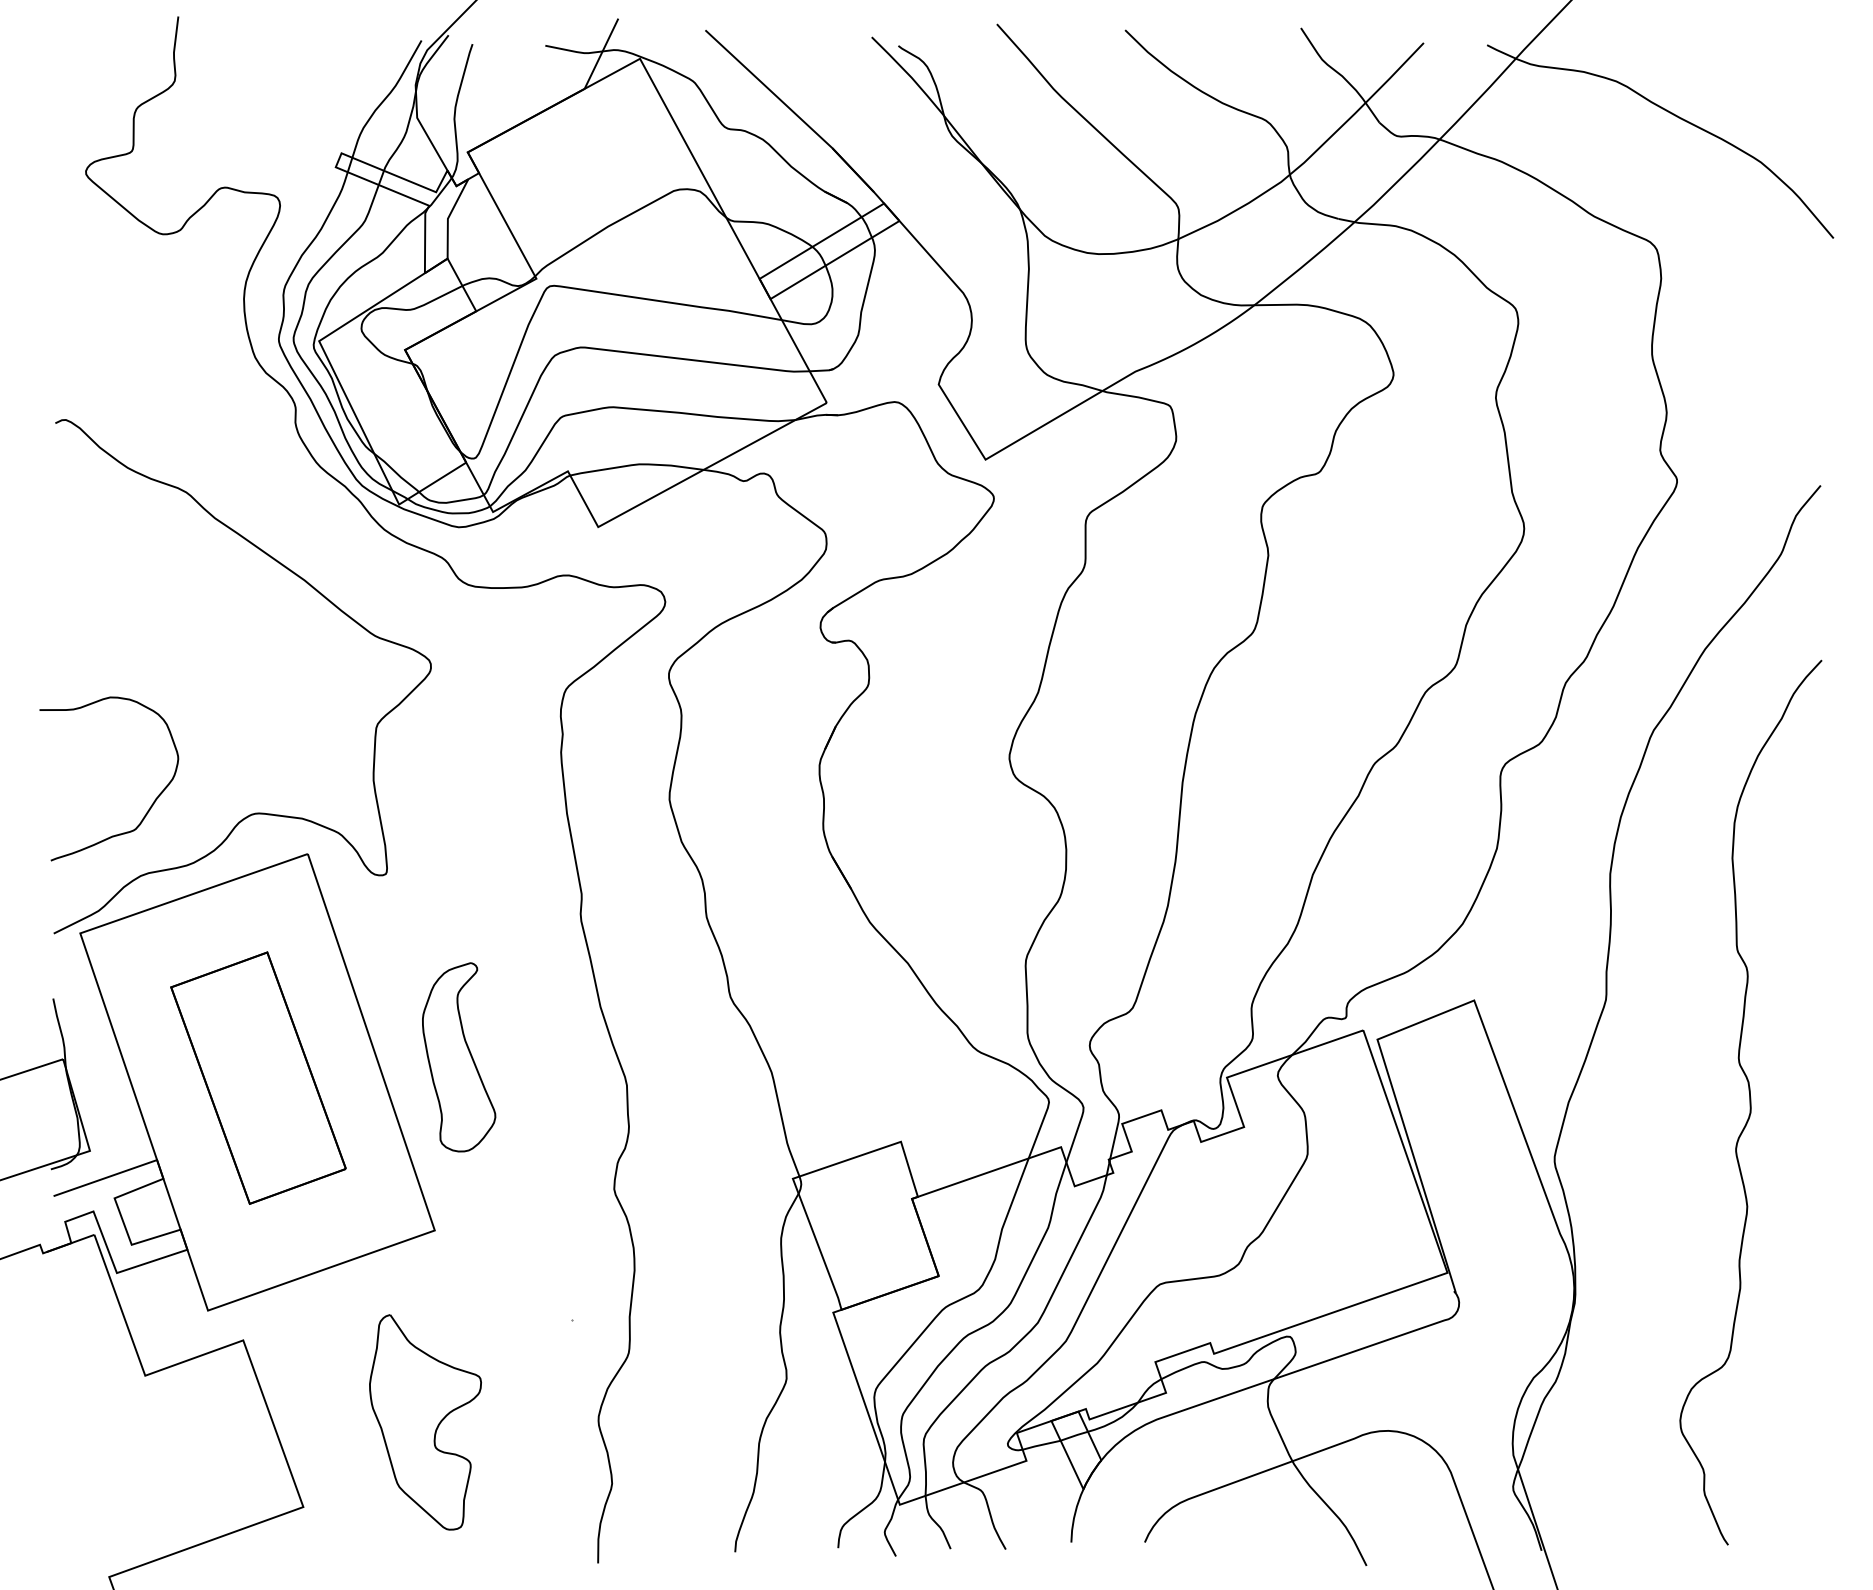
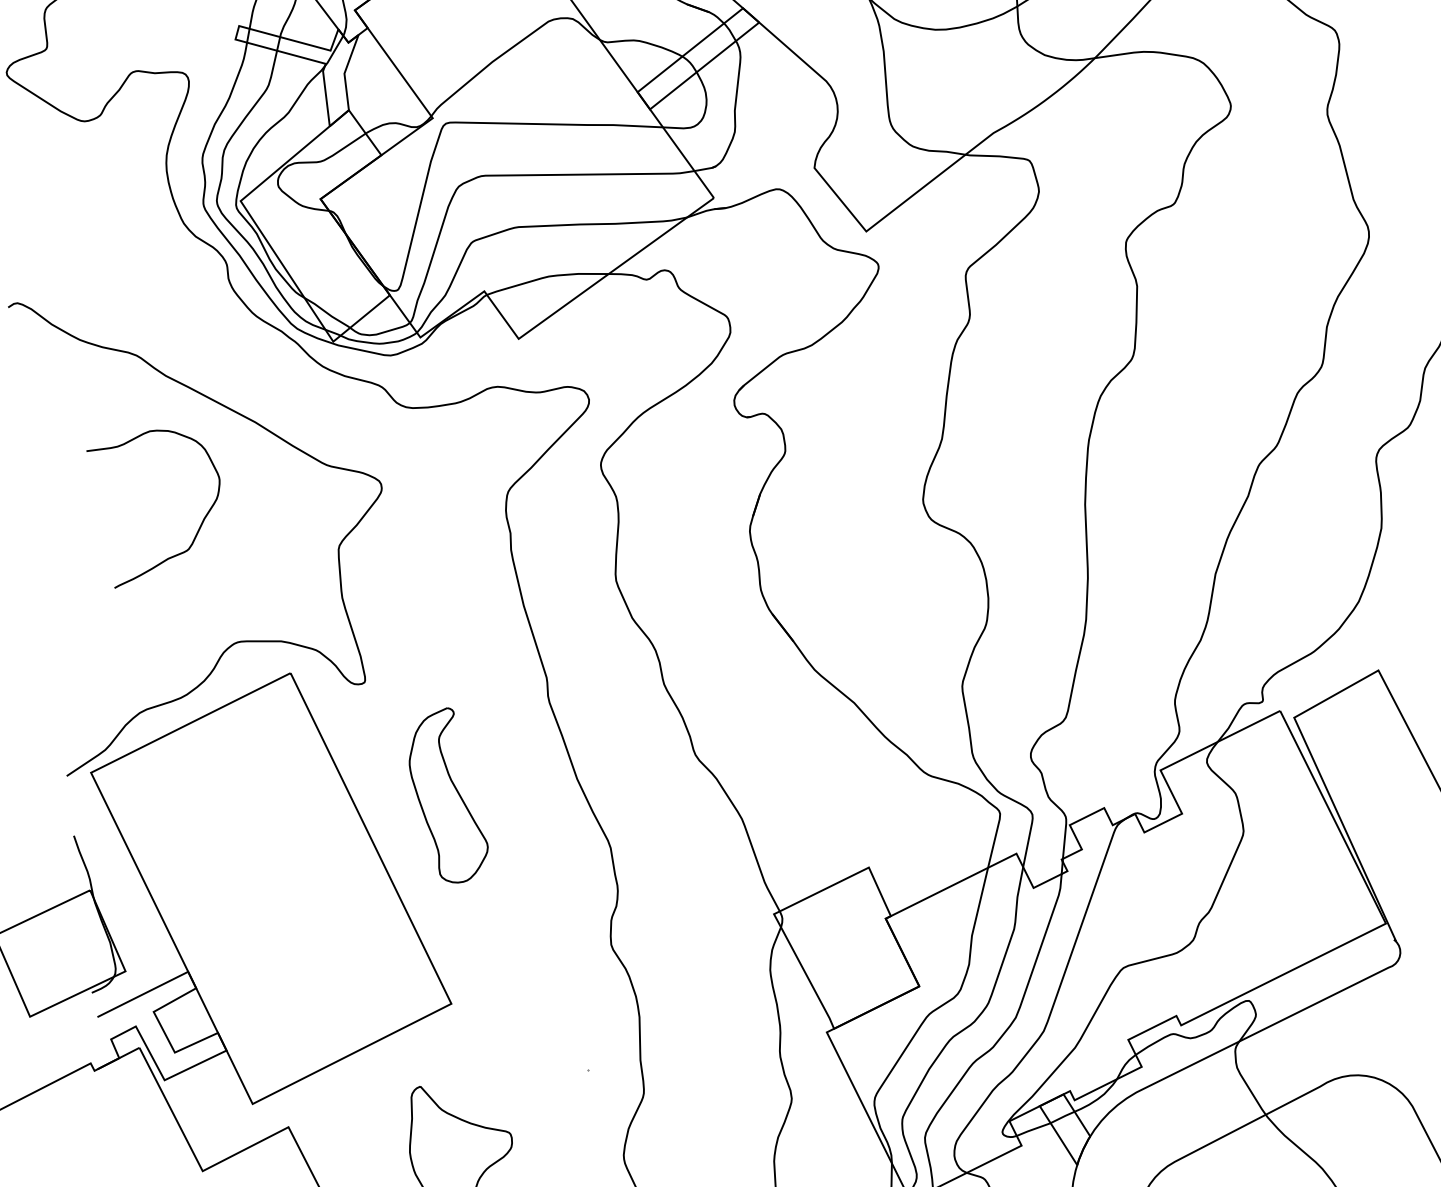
curve: (151, 804) -> (200, 524), moved
part: (459, 1057) -> (447, 796), moved
part: (258, 1077) -> (271, 884), removed

